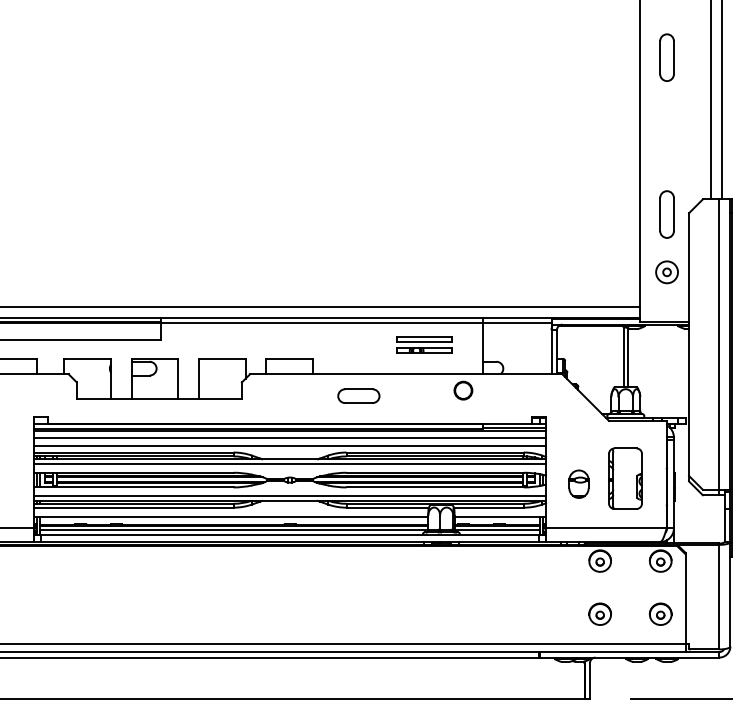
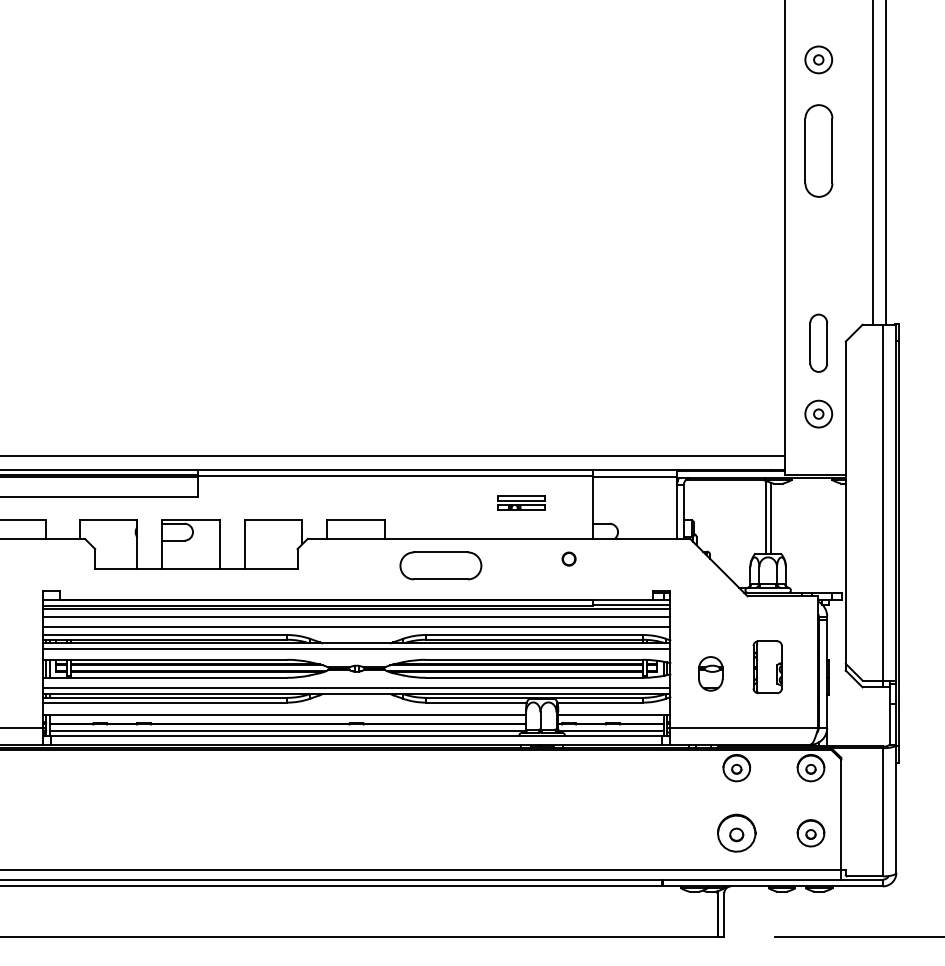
part: (666, 57) -> (818, 150), size x1.6
part: (424, 344) -> (521, 502), size x0.7
circle: (462, 390) -> (568, 558), size x0.6
part: (358, 395) -> (440, 565), size x1.6
part: (625, 479) -> (767, 667), size x0.7
part: (599, 614) -> (736, 833), size x1.4

